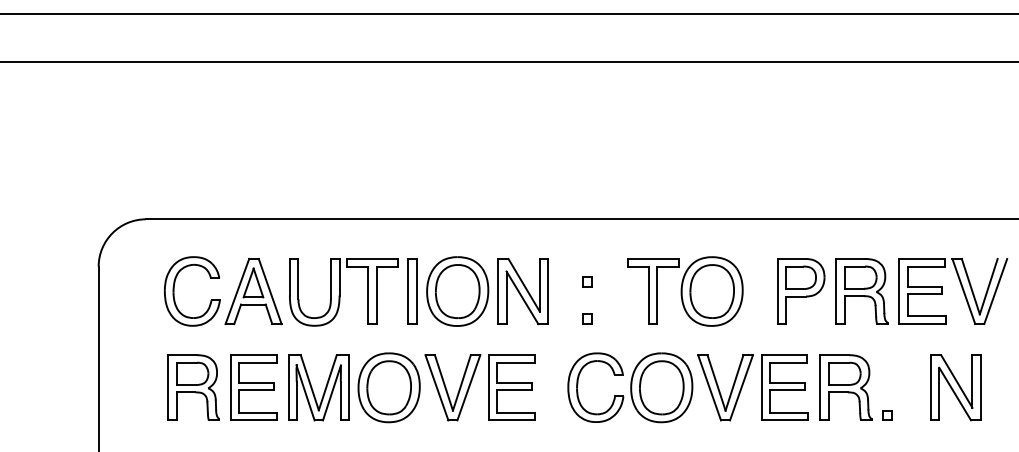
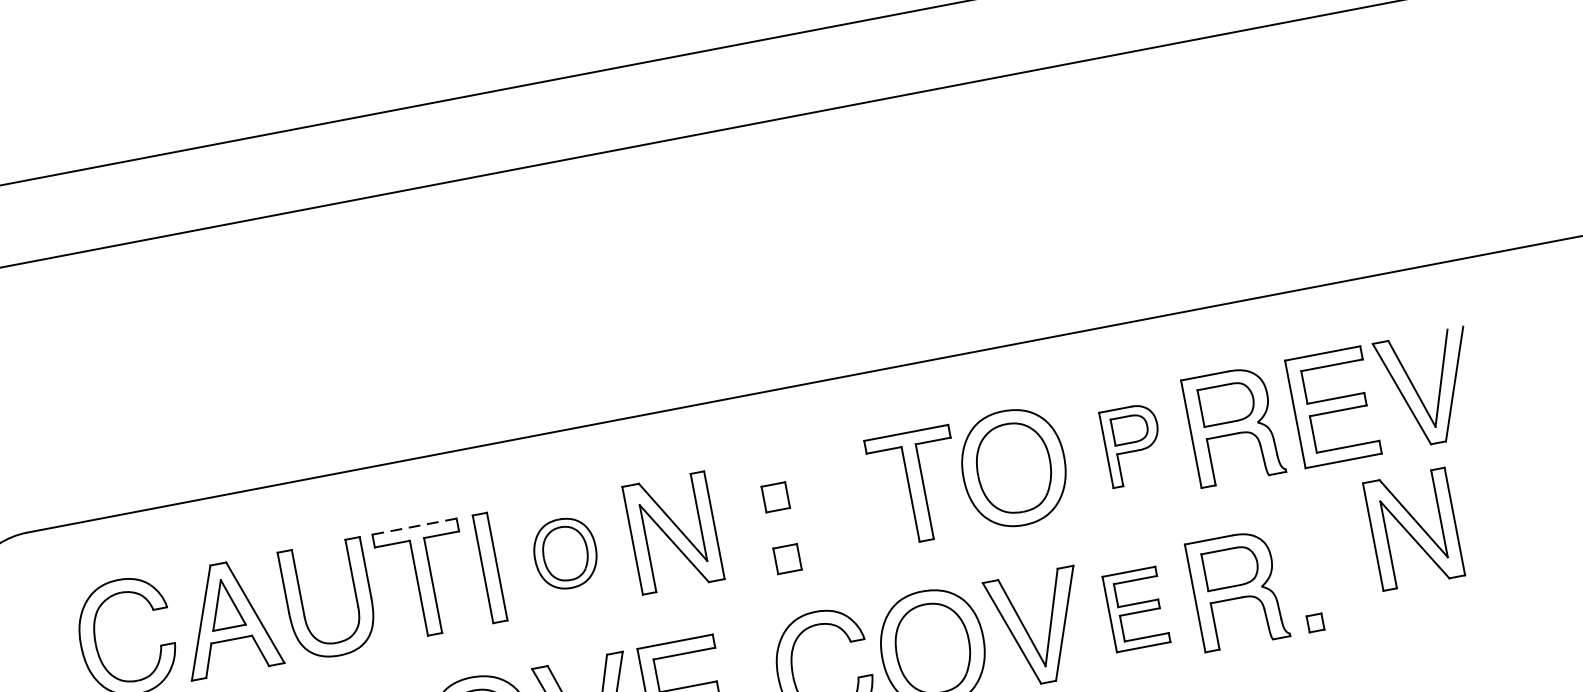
line: (373, 258) -> (415, 525), solid -> dashed
part: (587, 281) -> (776, 496), size x1.6
part: (457, 291) -> (564, 553), size x0.6
part: (685, 291) -> (969, 476), moved
part: (801, 291) -> (1133, 445), size x0.7
part: (587, 318) -> (788, 557), size x1.6
part: (784, 387) -> (1135, 609), size x0.7
part: (955, 387) -> (1413, 528), moved

